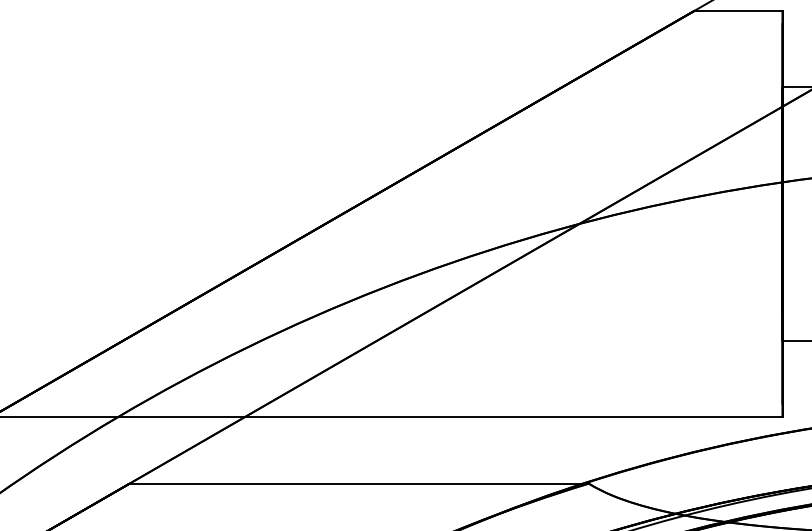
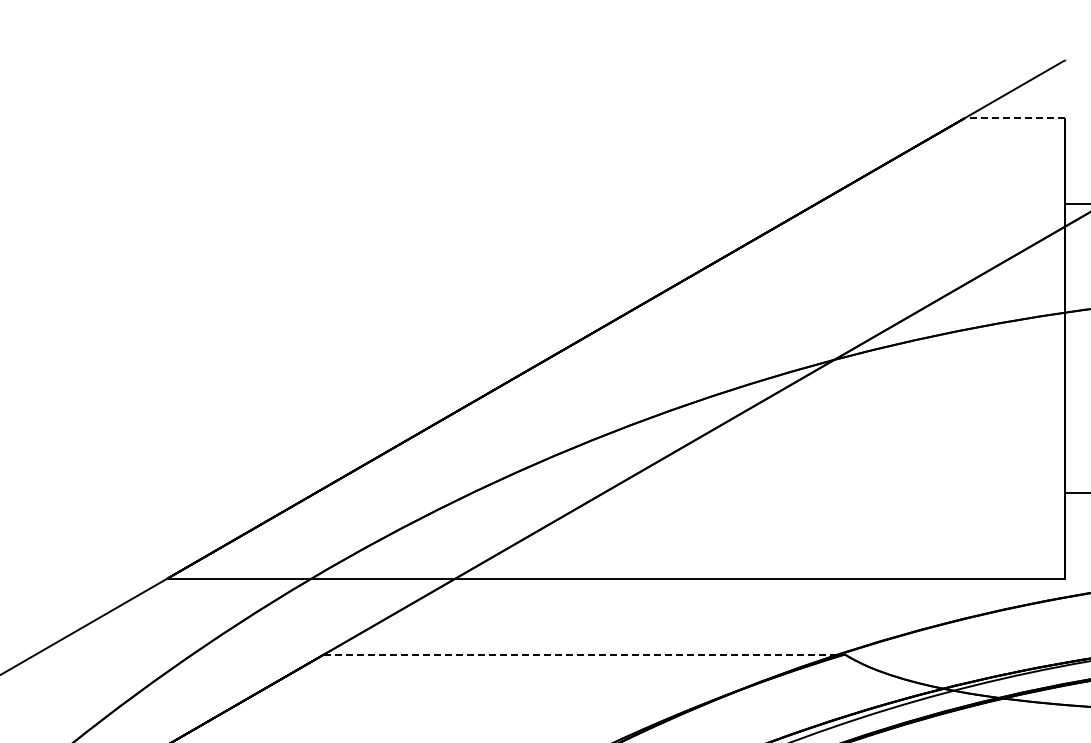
line: (739, 11) -> (1015, 118), solid -> dashed
line: (360, 483) -> (585, 654), solid -> dashed

